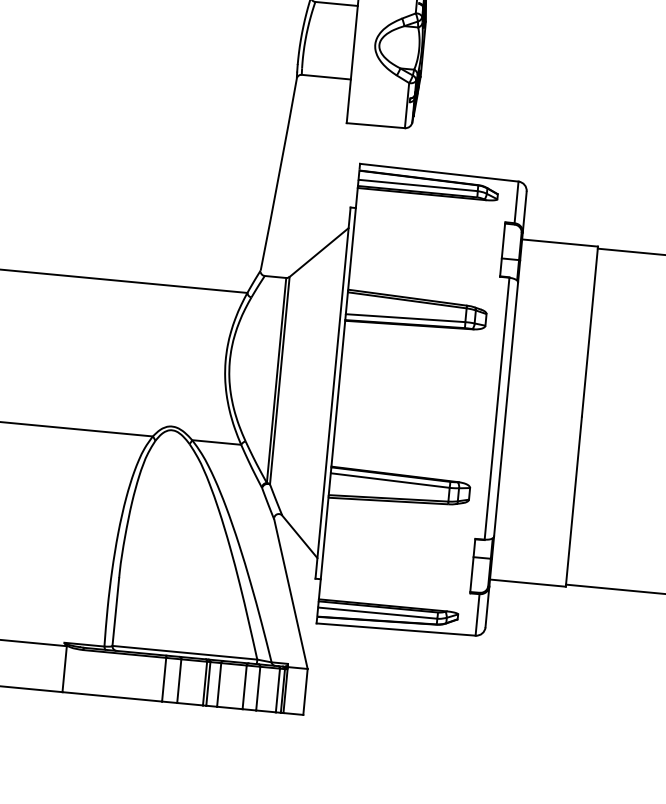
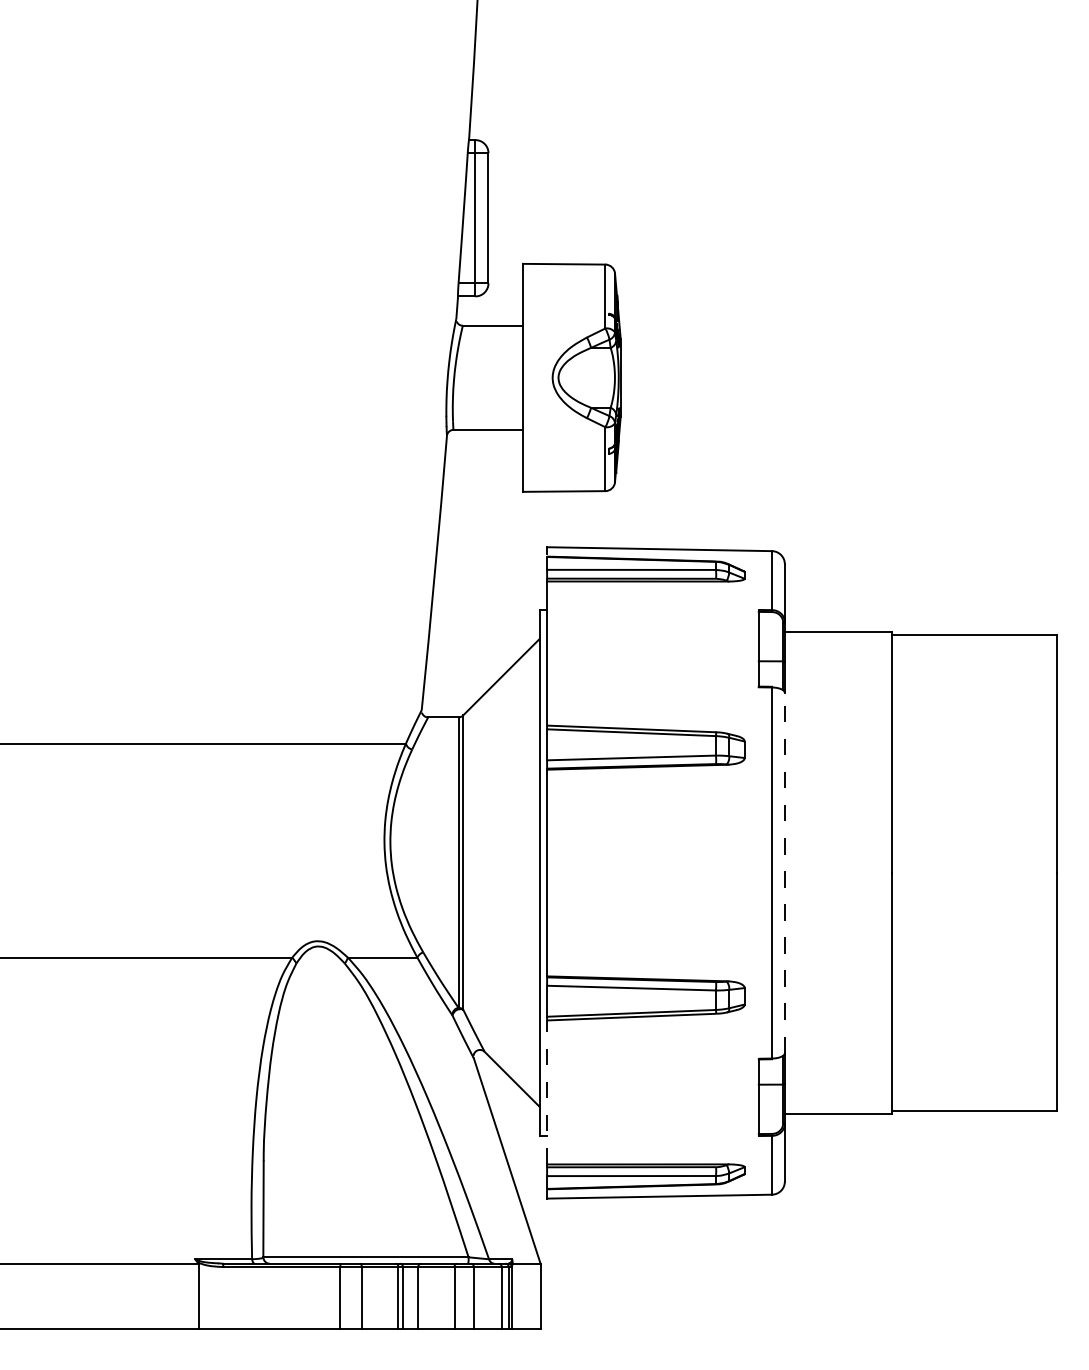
line: (505, 409) -> (784, 872), solid -> dashed
line: (324, 547) -> (547, 1091), solid -> dashed

